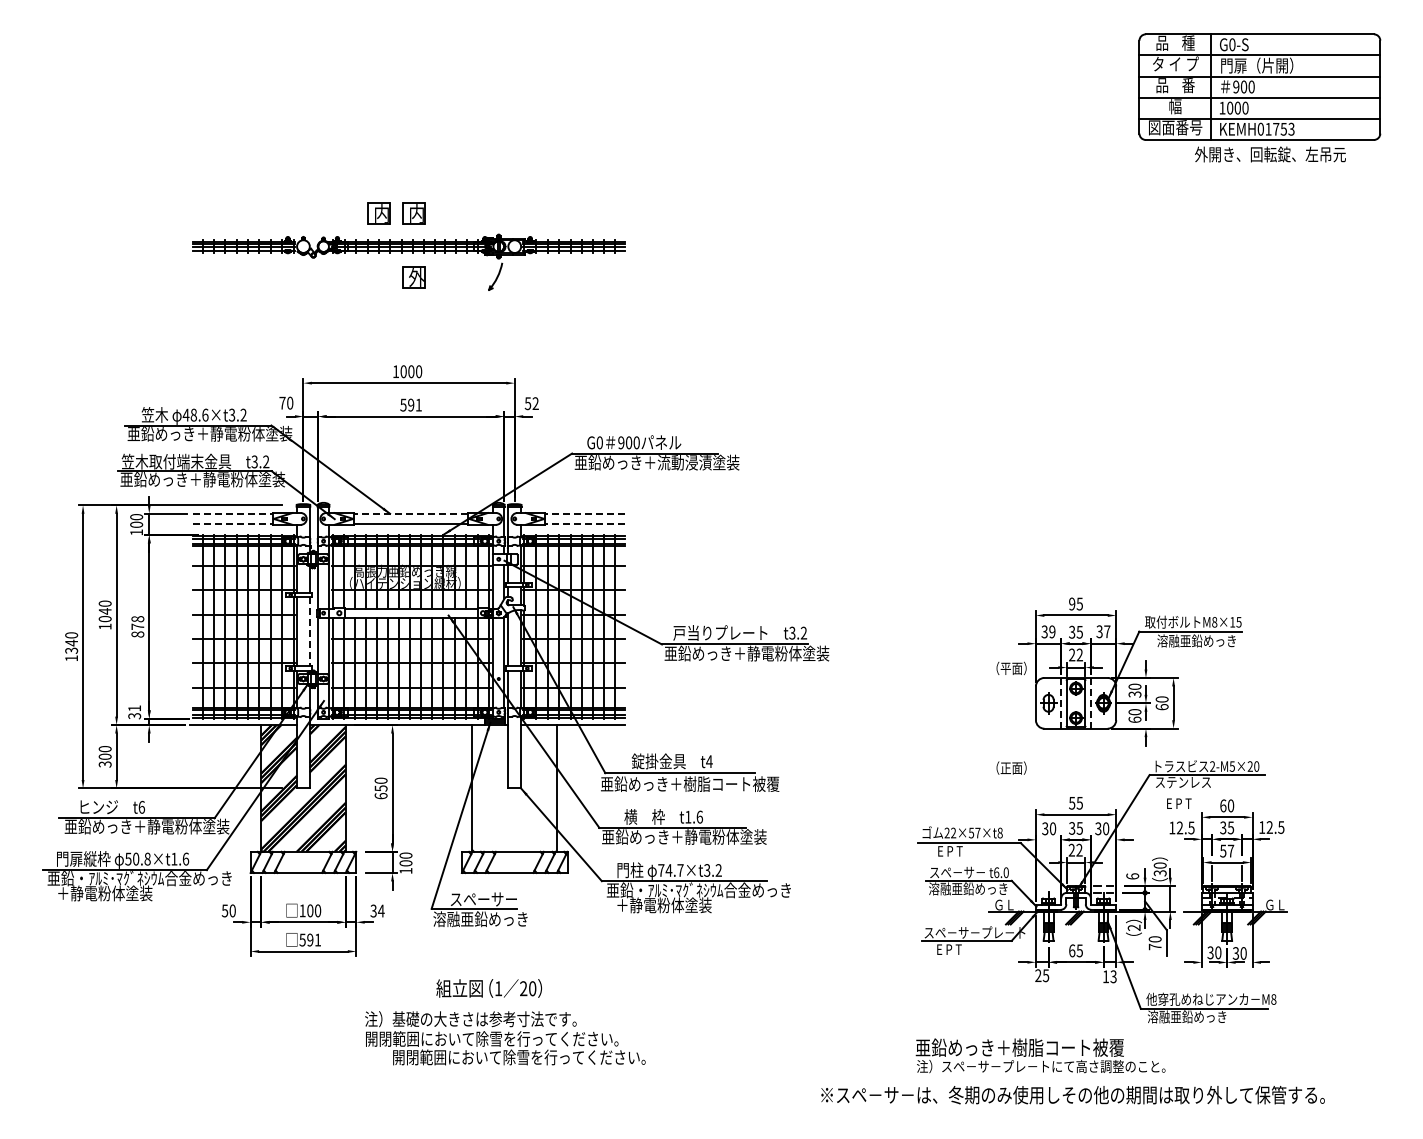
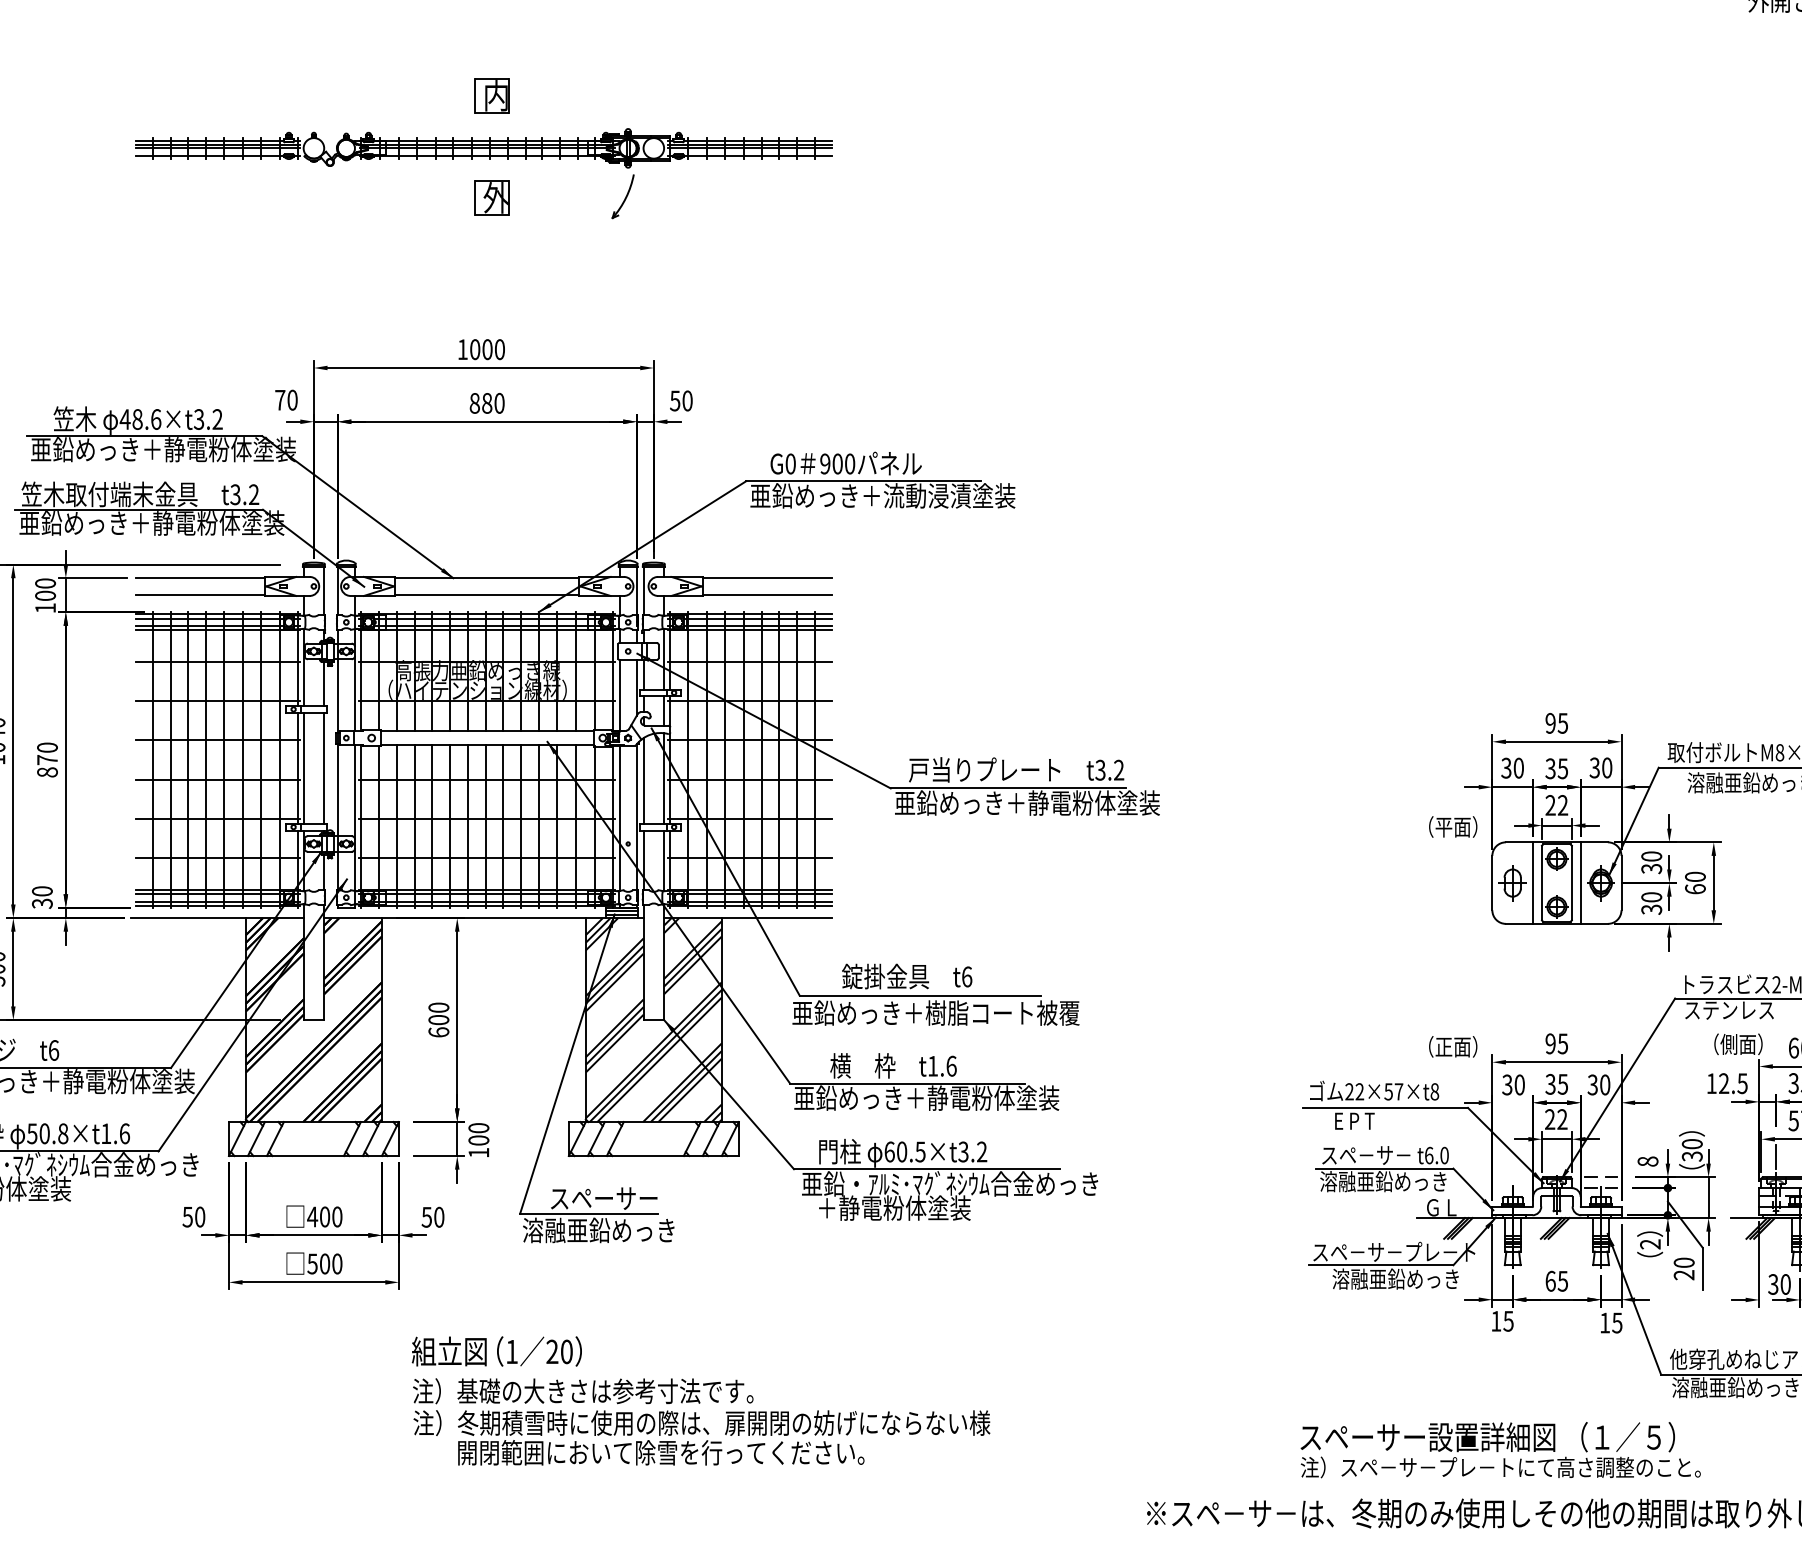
part: (378, 213) -> (434, 95), removed
text: (535, 403) -> (687, 400), 52 -> 50
text: (410, 404) -> (486, 402), 591 -> 880
line: (233, 513) -> (201, 577), dashed -> solid
line: (410, 513) -> (486, 577), dashed -> solid
line: (584, 513) -> (766, 577), dashed -> solid
line: (233, 524) -> (201, 595), dashed -> solid
line: (584, 524) -> (766, 595), dashed -> solid
text: (137, 619) -> (46, 748), 878 -> 870
text: (1052, 631) -> (1518, 767), 39 -> 30
text: (1107, 631) -> (1607, 767), 37 -> 30
line: (309, 632) -> (323, 769), dashed -> solid
line: (1061, 702) -> (1533, 881), dashed -> solid
line: (1090, 702) -> (1580, 881), dashed -> solid
text: (134, 708) -> (42, 891), 31 -> 30
text: (1134, 719) -> (1650, 909), 60 -> 30
text: (709, 761) -> (967, 976), t4 -> t6
text: (1011, 767) -> (1453, 1045), moved
text: (380, 788) -> (437, 1020), 650 -> 600
hatch: (514, 788) -> (653, 1020), added
text: (1072, 802) -> (1551, 1042), 55 -> 95
text: (1185, 803) -> (1732, 1044), E P T -> （側面）
text: (670, 870) -> (904, 1152), 74.7×t3.2 -> 60.5×t3.2
text: (1132, 876) -> (1647, 1161), 6 -> 8
text: (302, 910) -> (312, 1216), 100 -> 400
text: (377, 910) -> (433, 1216), 34 -> 50
text: (314, 939) -> (331, 1263), 591 -> 500
text: (1154, 946) -> (1683, 1274), 70 -> 20
text: (975, 948) -> (1395, 1277), E P T -> 溶融亜鉛めっき
text: (1038, 975) -> (1496, 1320), 25 -> 15
text: (1113, 976) -> (1617, 1322), 13 -> 15
text: (488, 988) -> (495, 1351), moved
text: (544, 1038) -> (701, 1422), 開閉範囲において除雪を行ってください。 -> 注）冬期積雪時に使用の際は、扉開閉の妨げにならない様
text: (1032, 1047) -> (1486, 1436), 亜鉛めっき＋樹脂コート被覆 -> スペーサー設置詳細図 （１／５）

